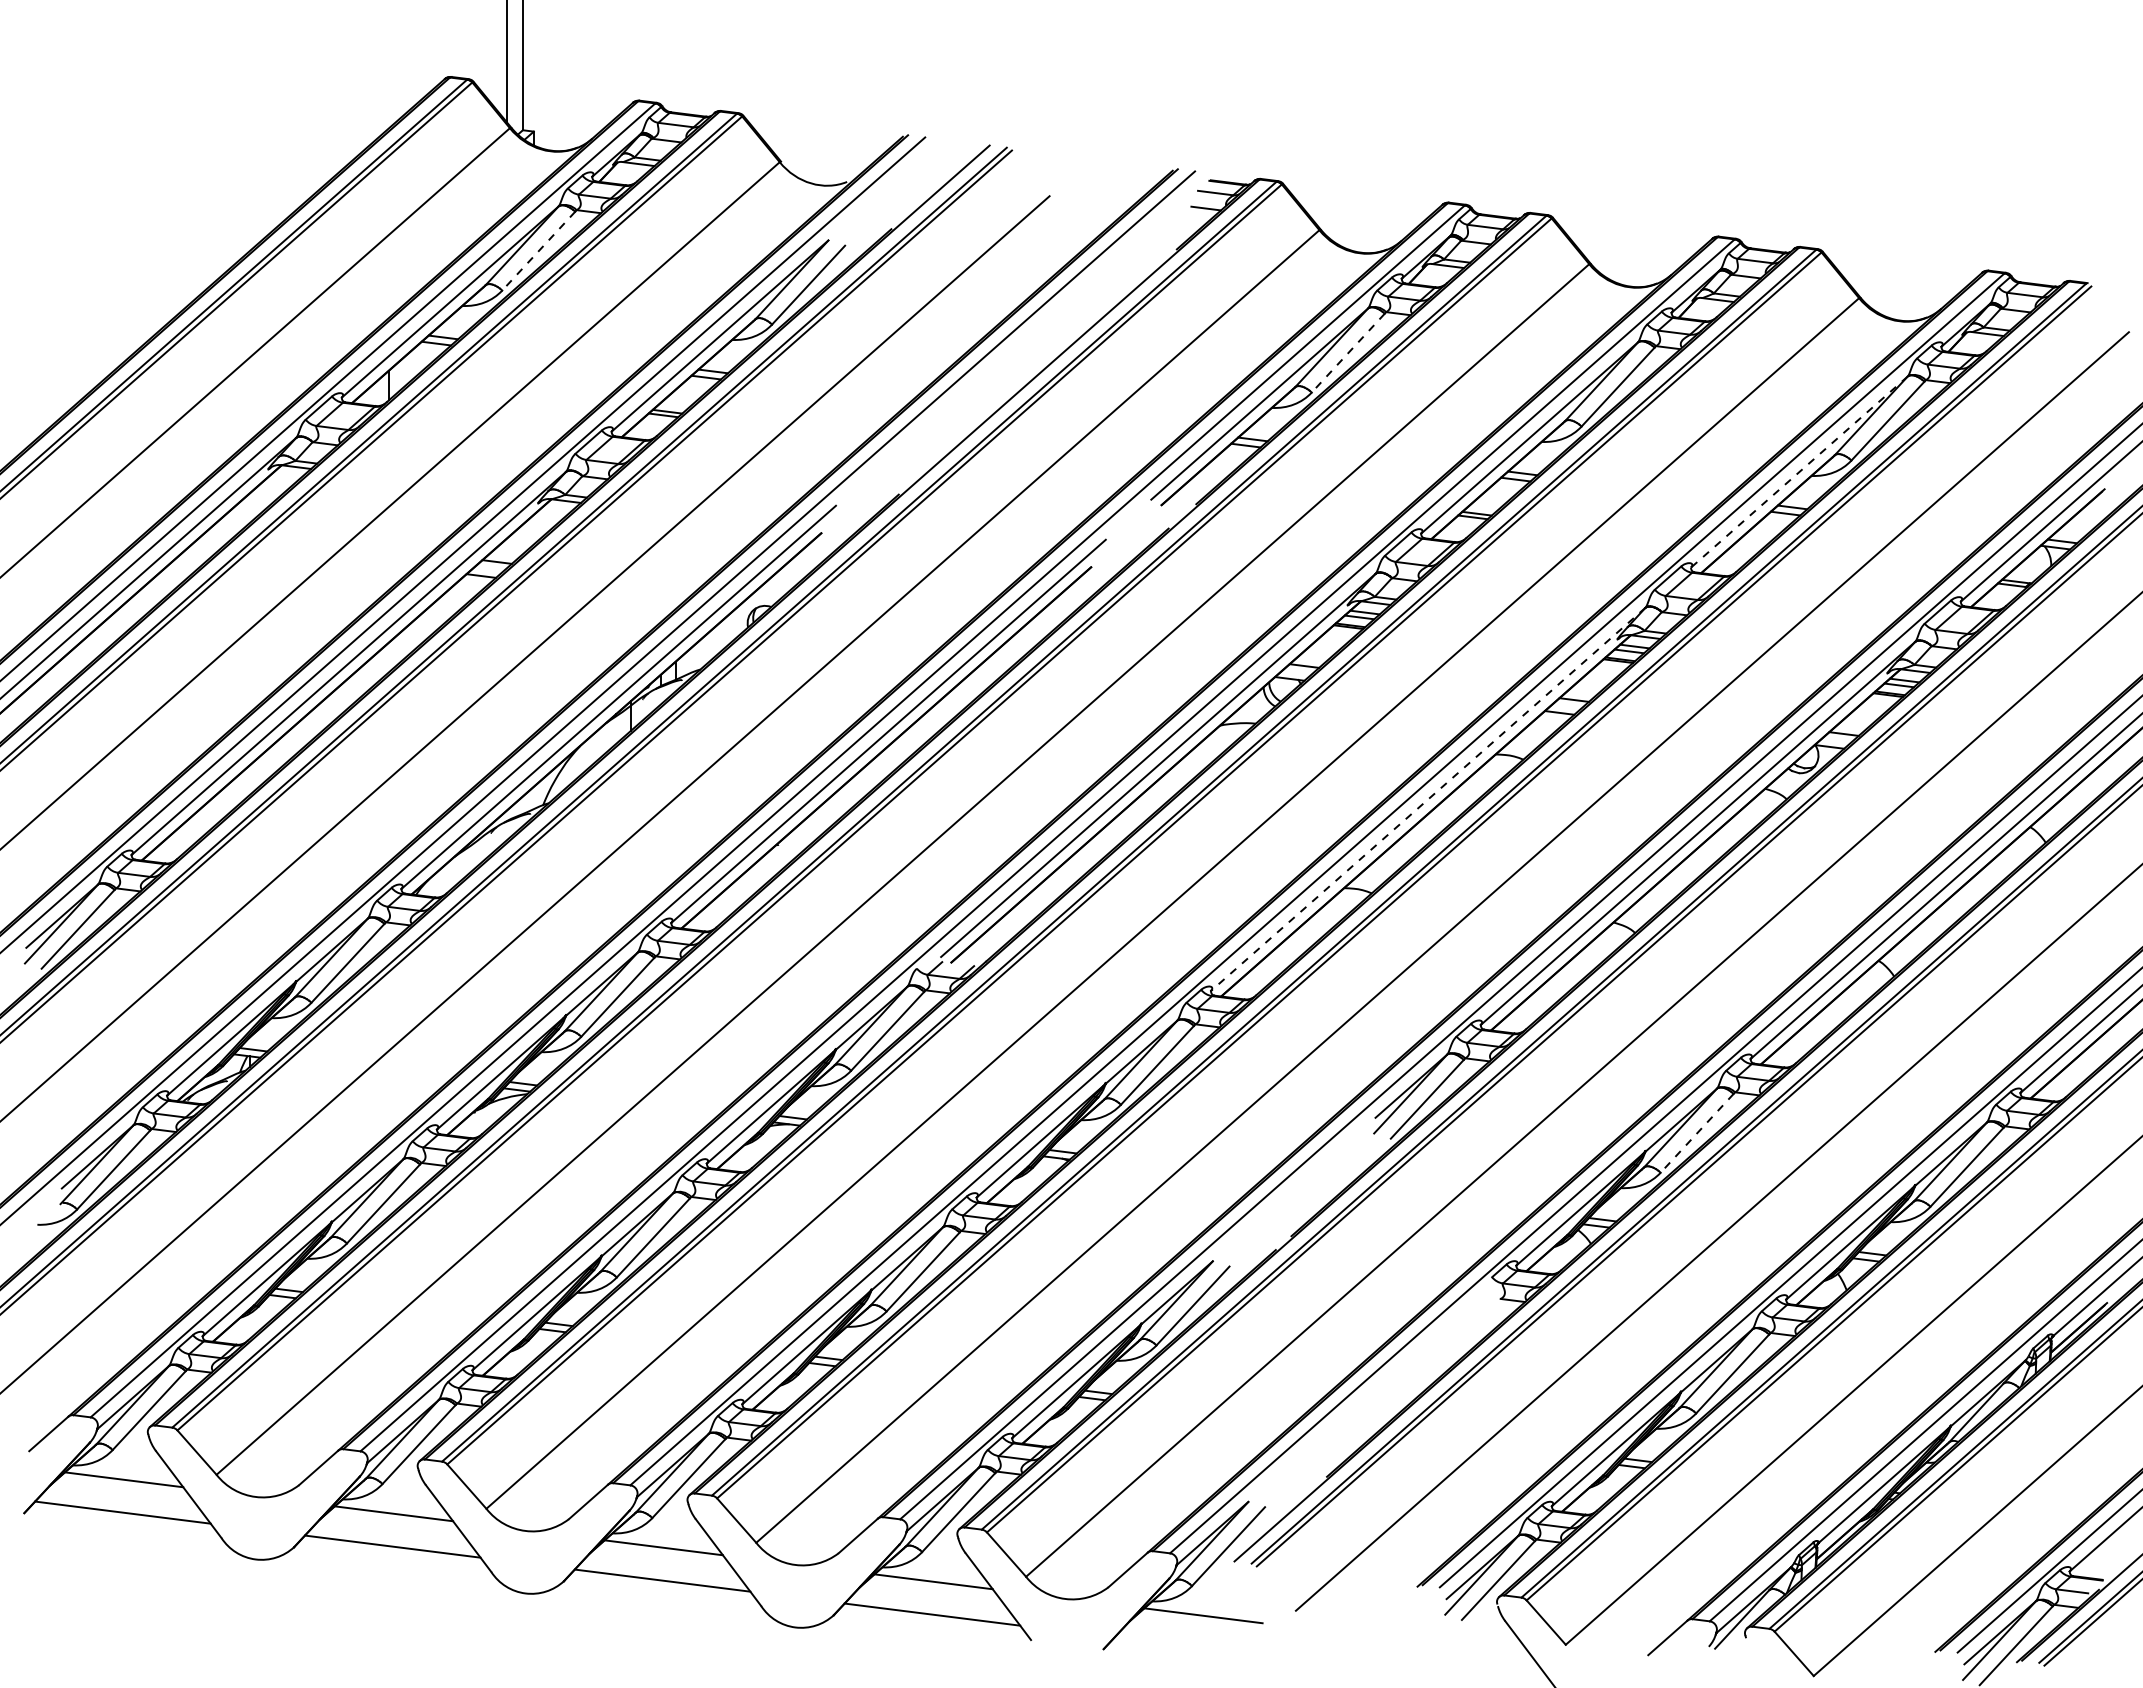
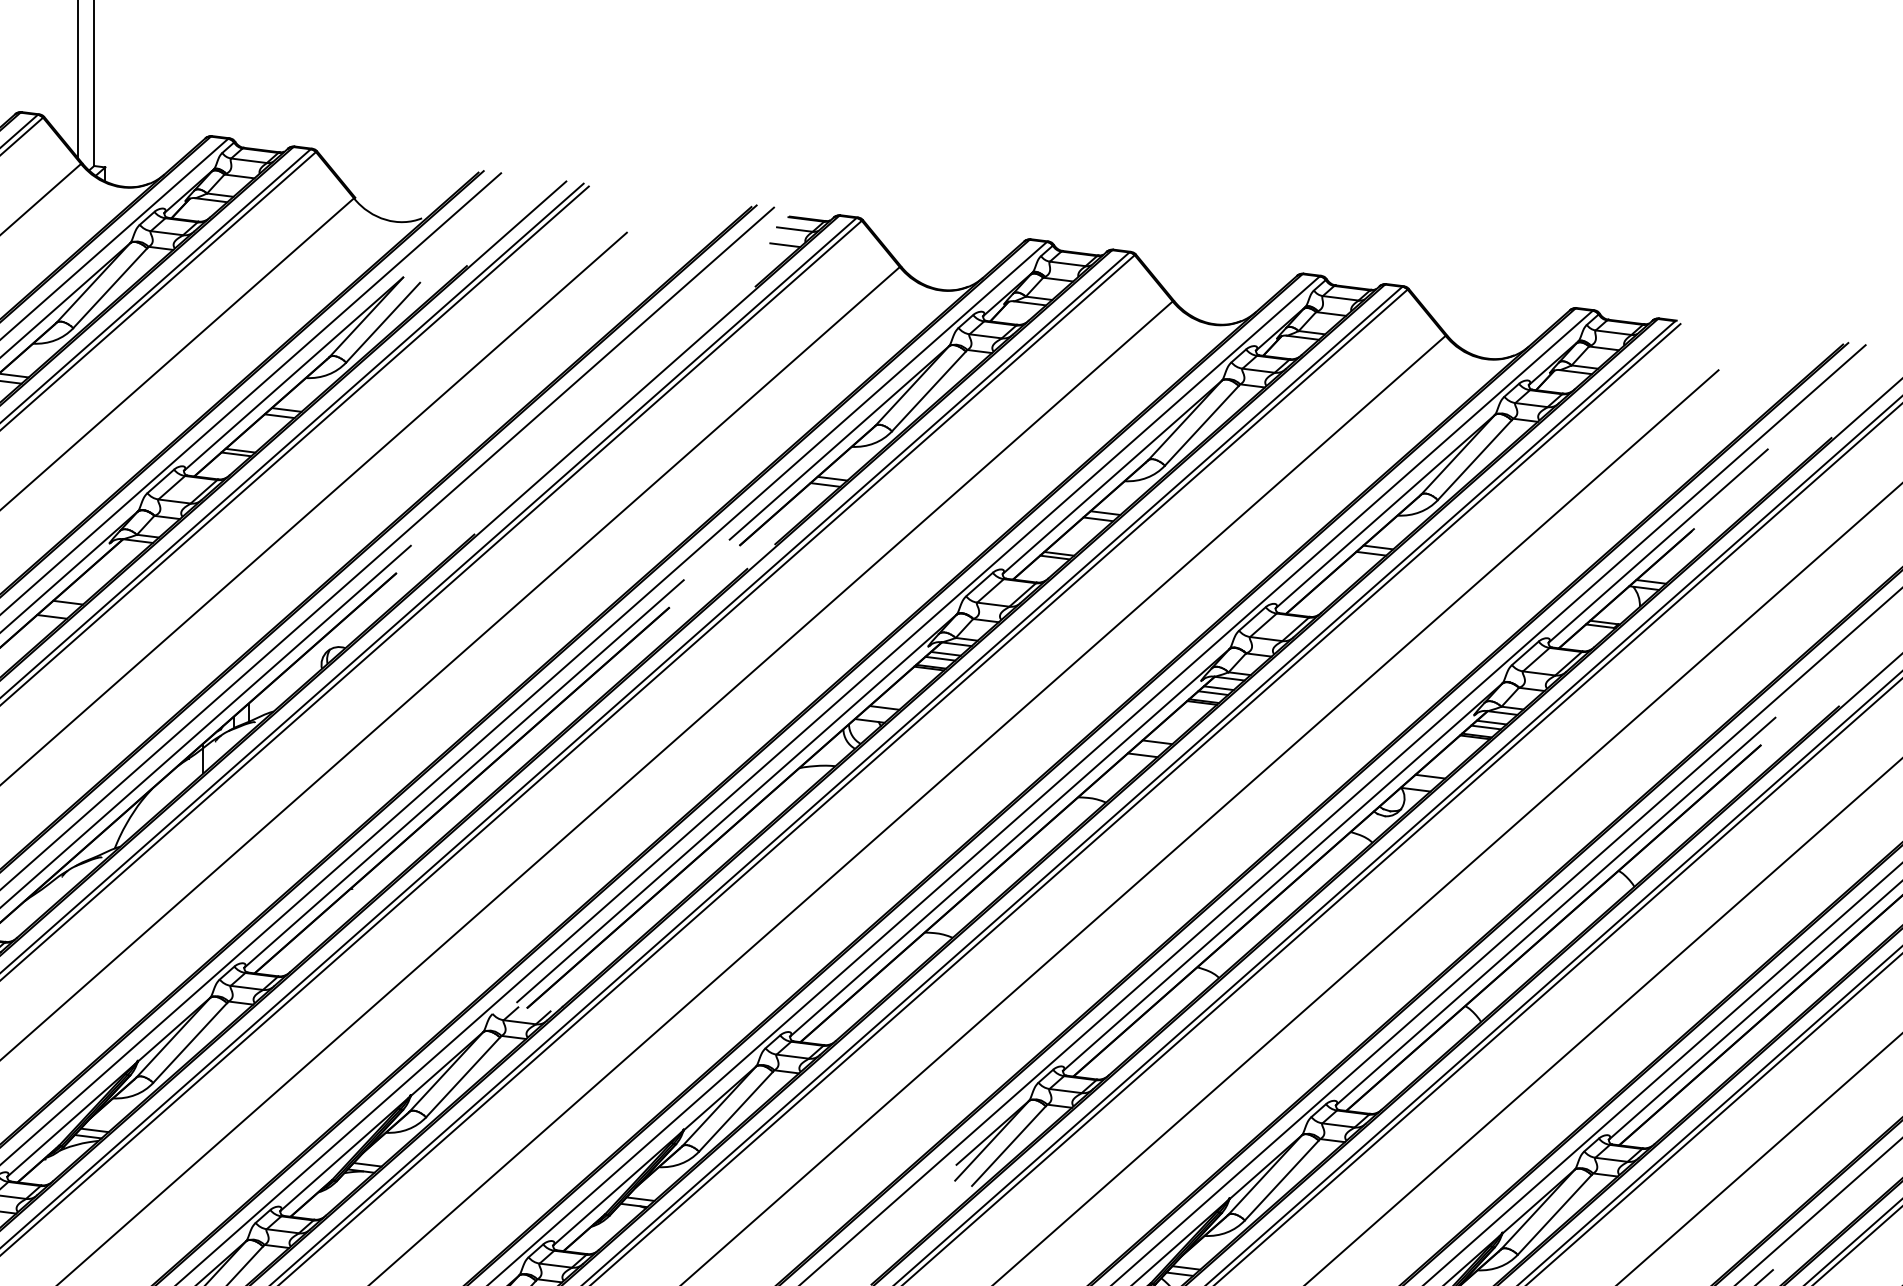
line: (538, 251) -> (109, 288), dashed -> solid
line: (1348, 353) -> (929, 391), dashed -> solid
line: (1799, 472) -> (1385, 512), dashed -> solid
line: (1428, 799) -> (1010, 842), dashed -> solid
line: (1697, 1133) -> (1282, 1180), dashed -> solid

